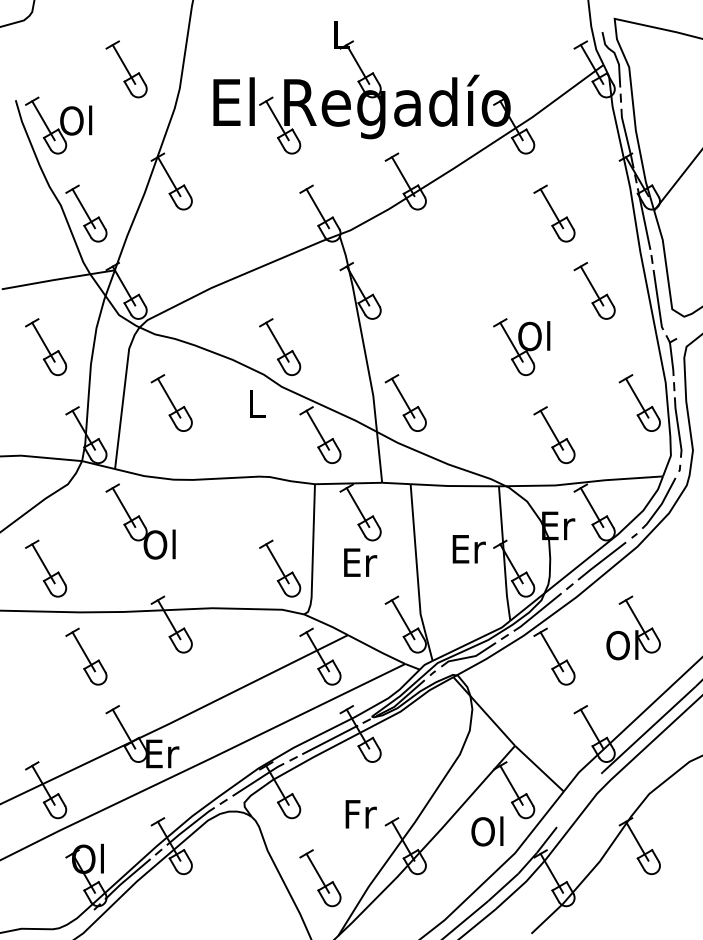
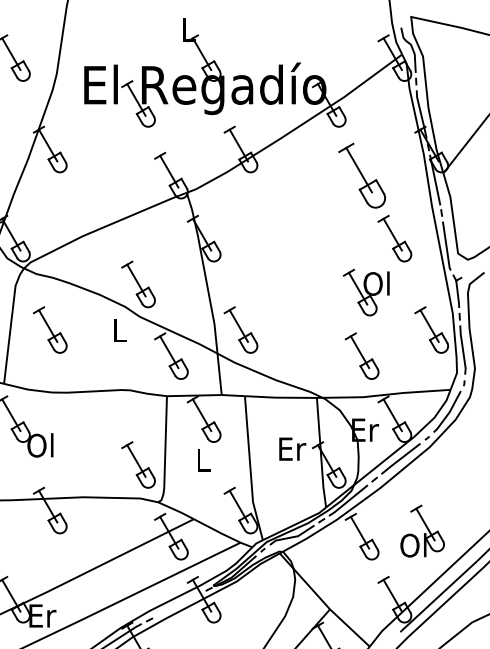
part: (554, 213) -> (362, 175), size x1.4
part: (521, 346) -> (366, 292), moved
text: (360, 562) -> (204, 459), Er -> L
part: (633, 627) -> (422, 530), moved
line: (330, 739) -> (179, 604), removed

